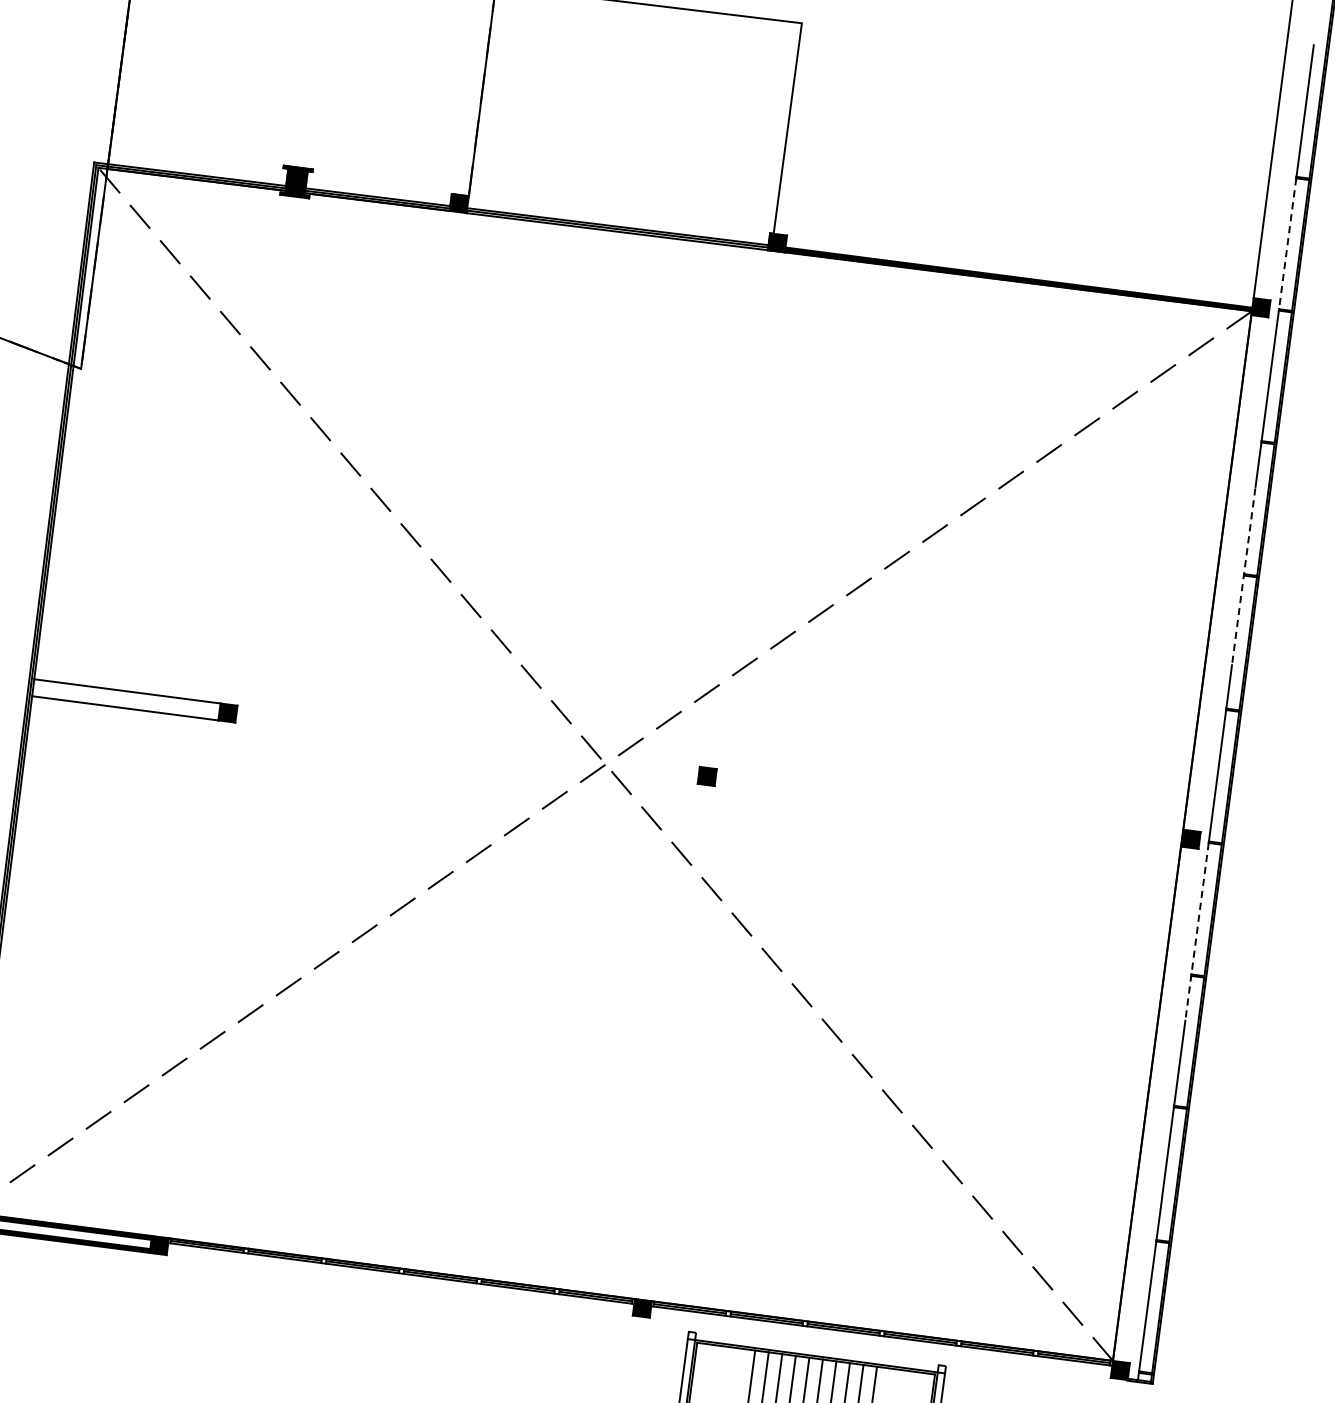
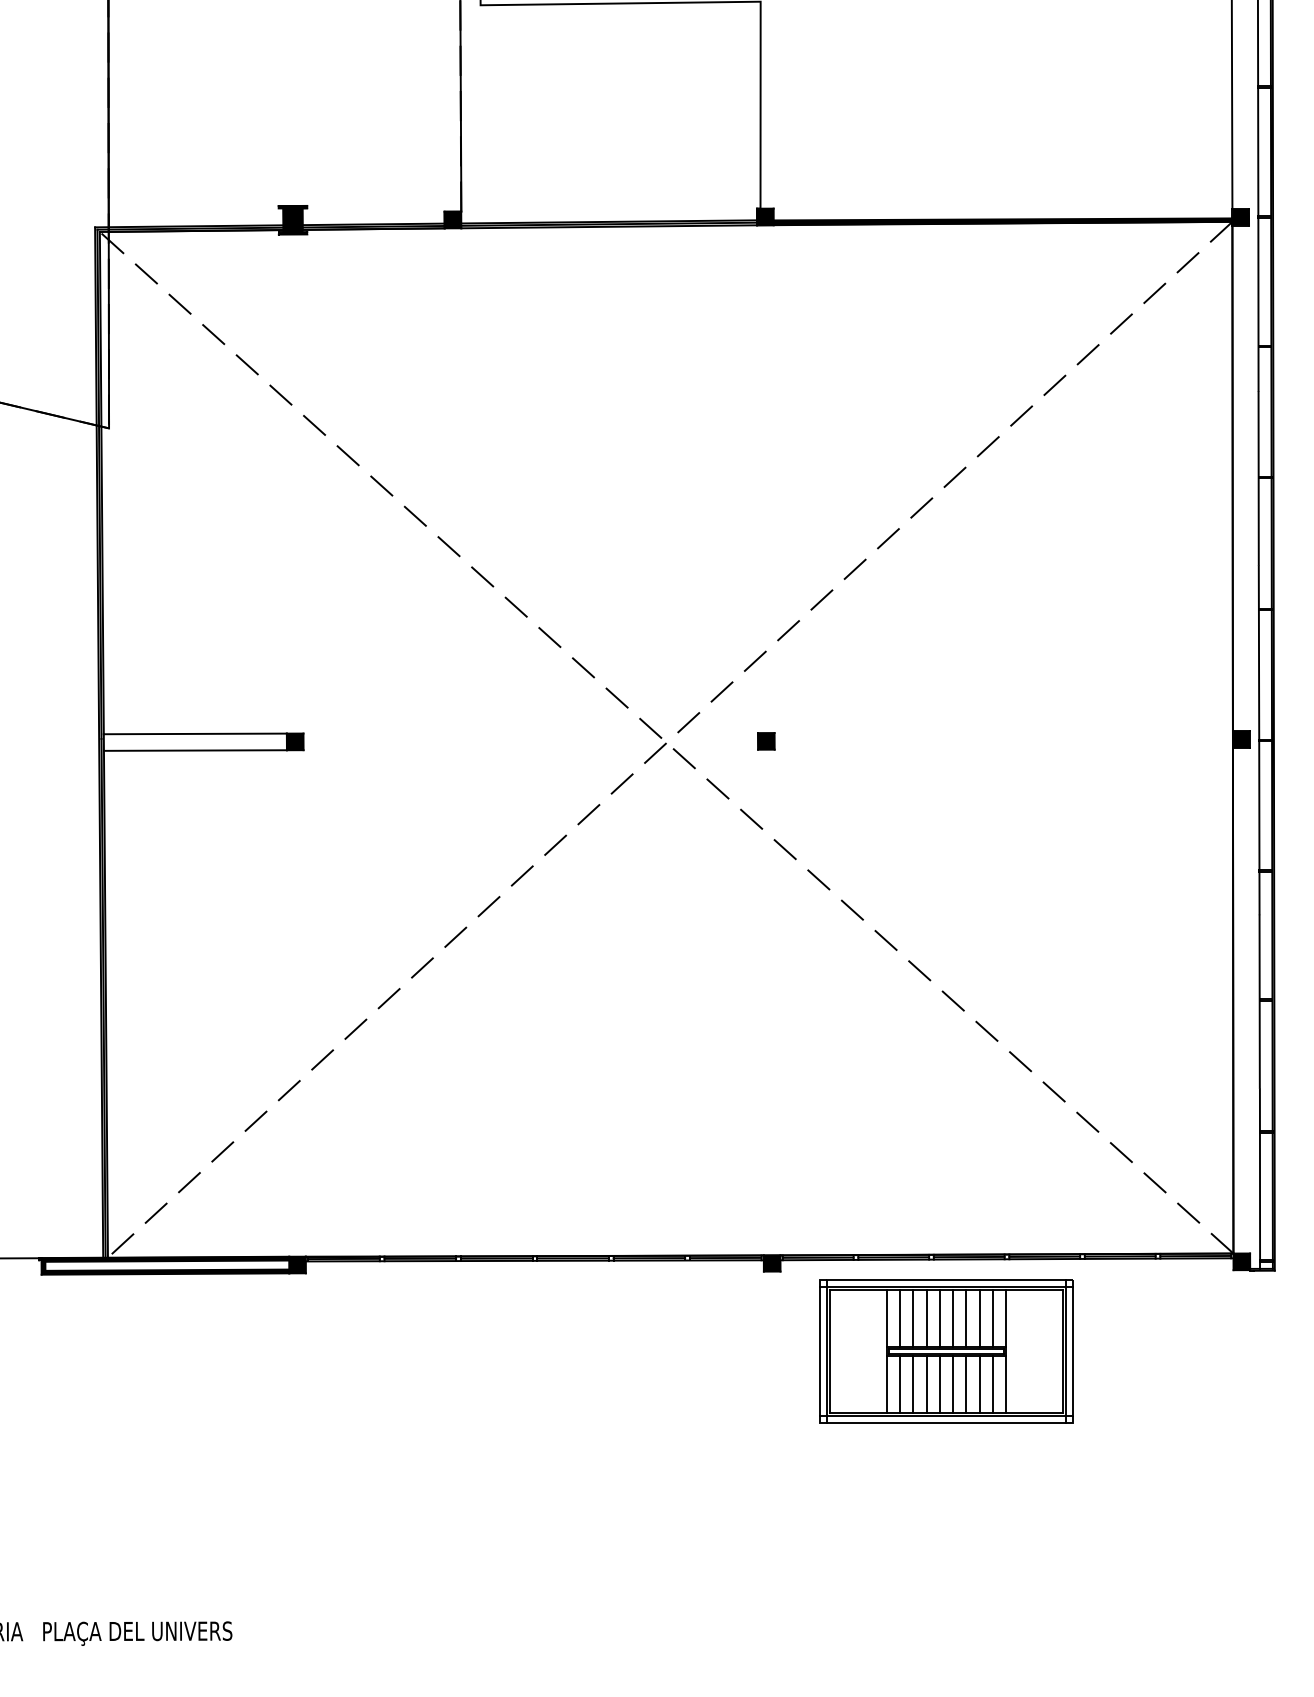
line: (1287, 244) -> (1258, 152), dashed -> solid
line: (1243, 576) -> (1258, 479), dashed -> solid
line: (1197, 931) -> (1259, 827), dashed -> solid
line: (817, 1349) -> (946, 1280), added

